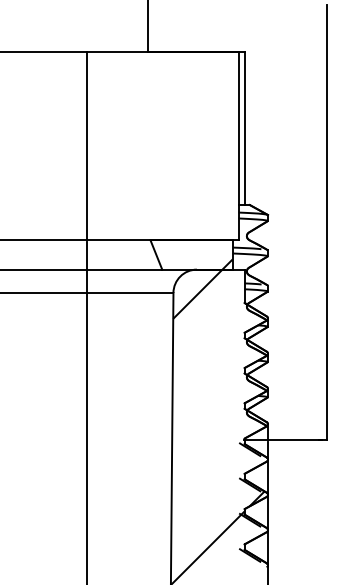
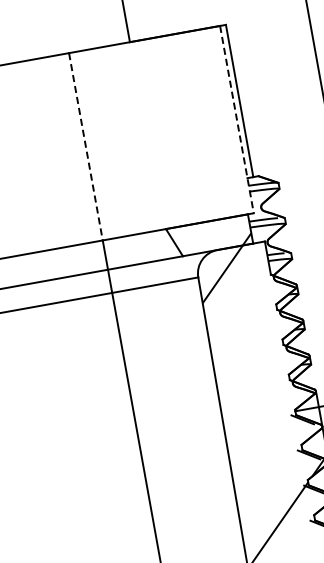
line: (87, 146) -> (86, 147), solid -> dashed
line: (238, 146) -> (236, 119), solid -> dashed

